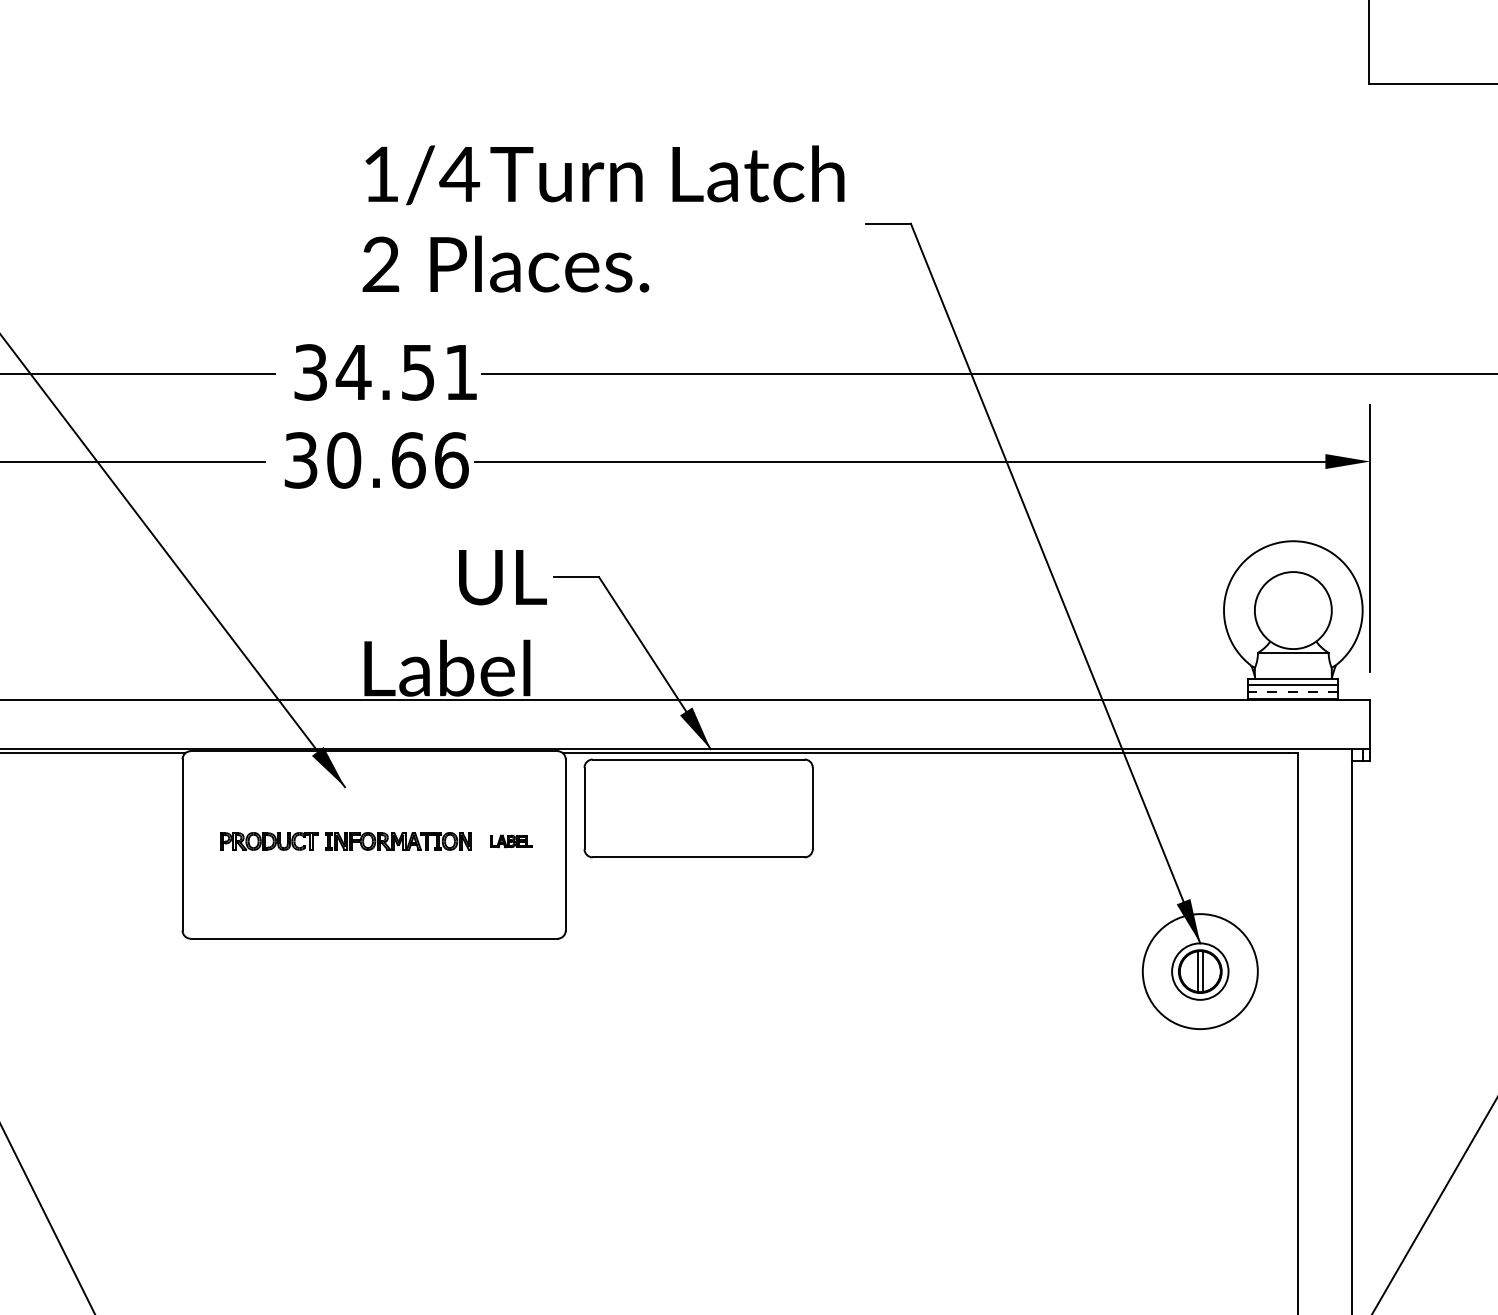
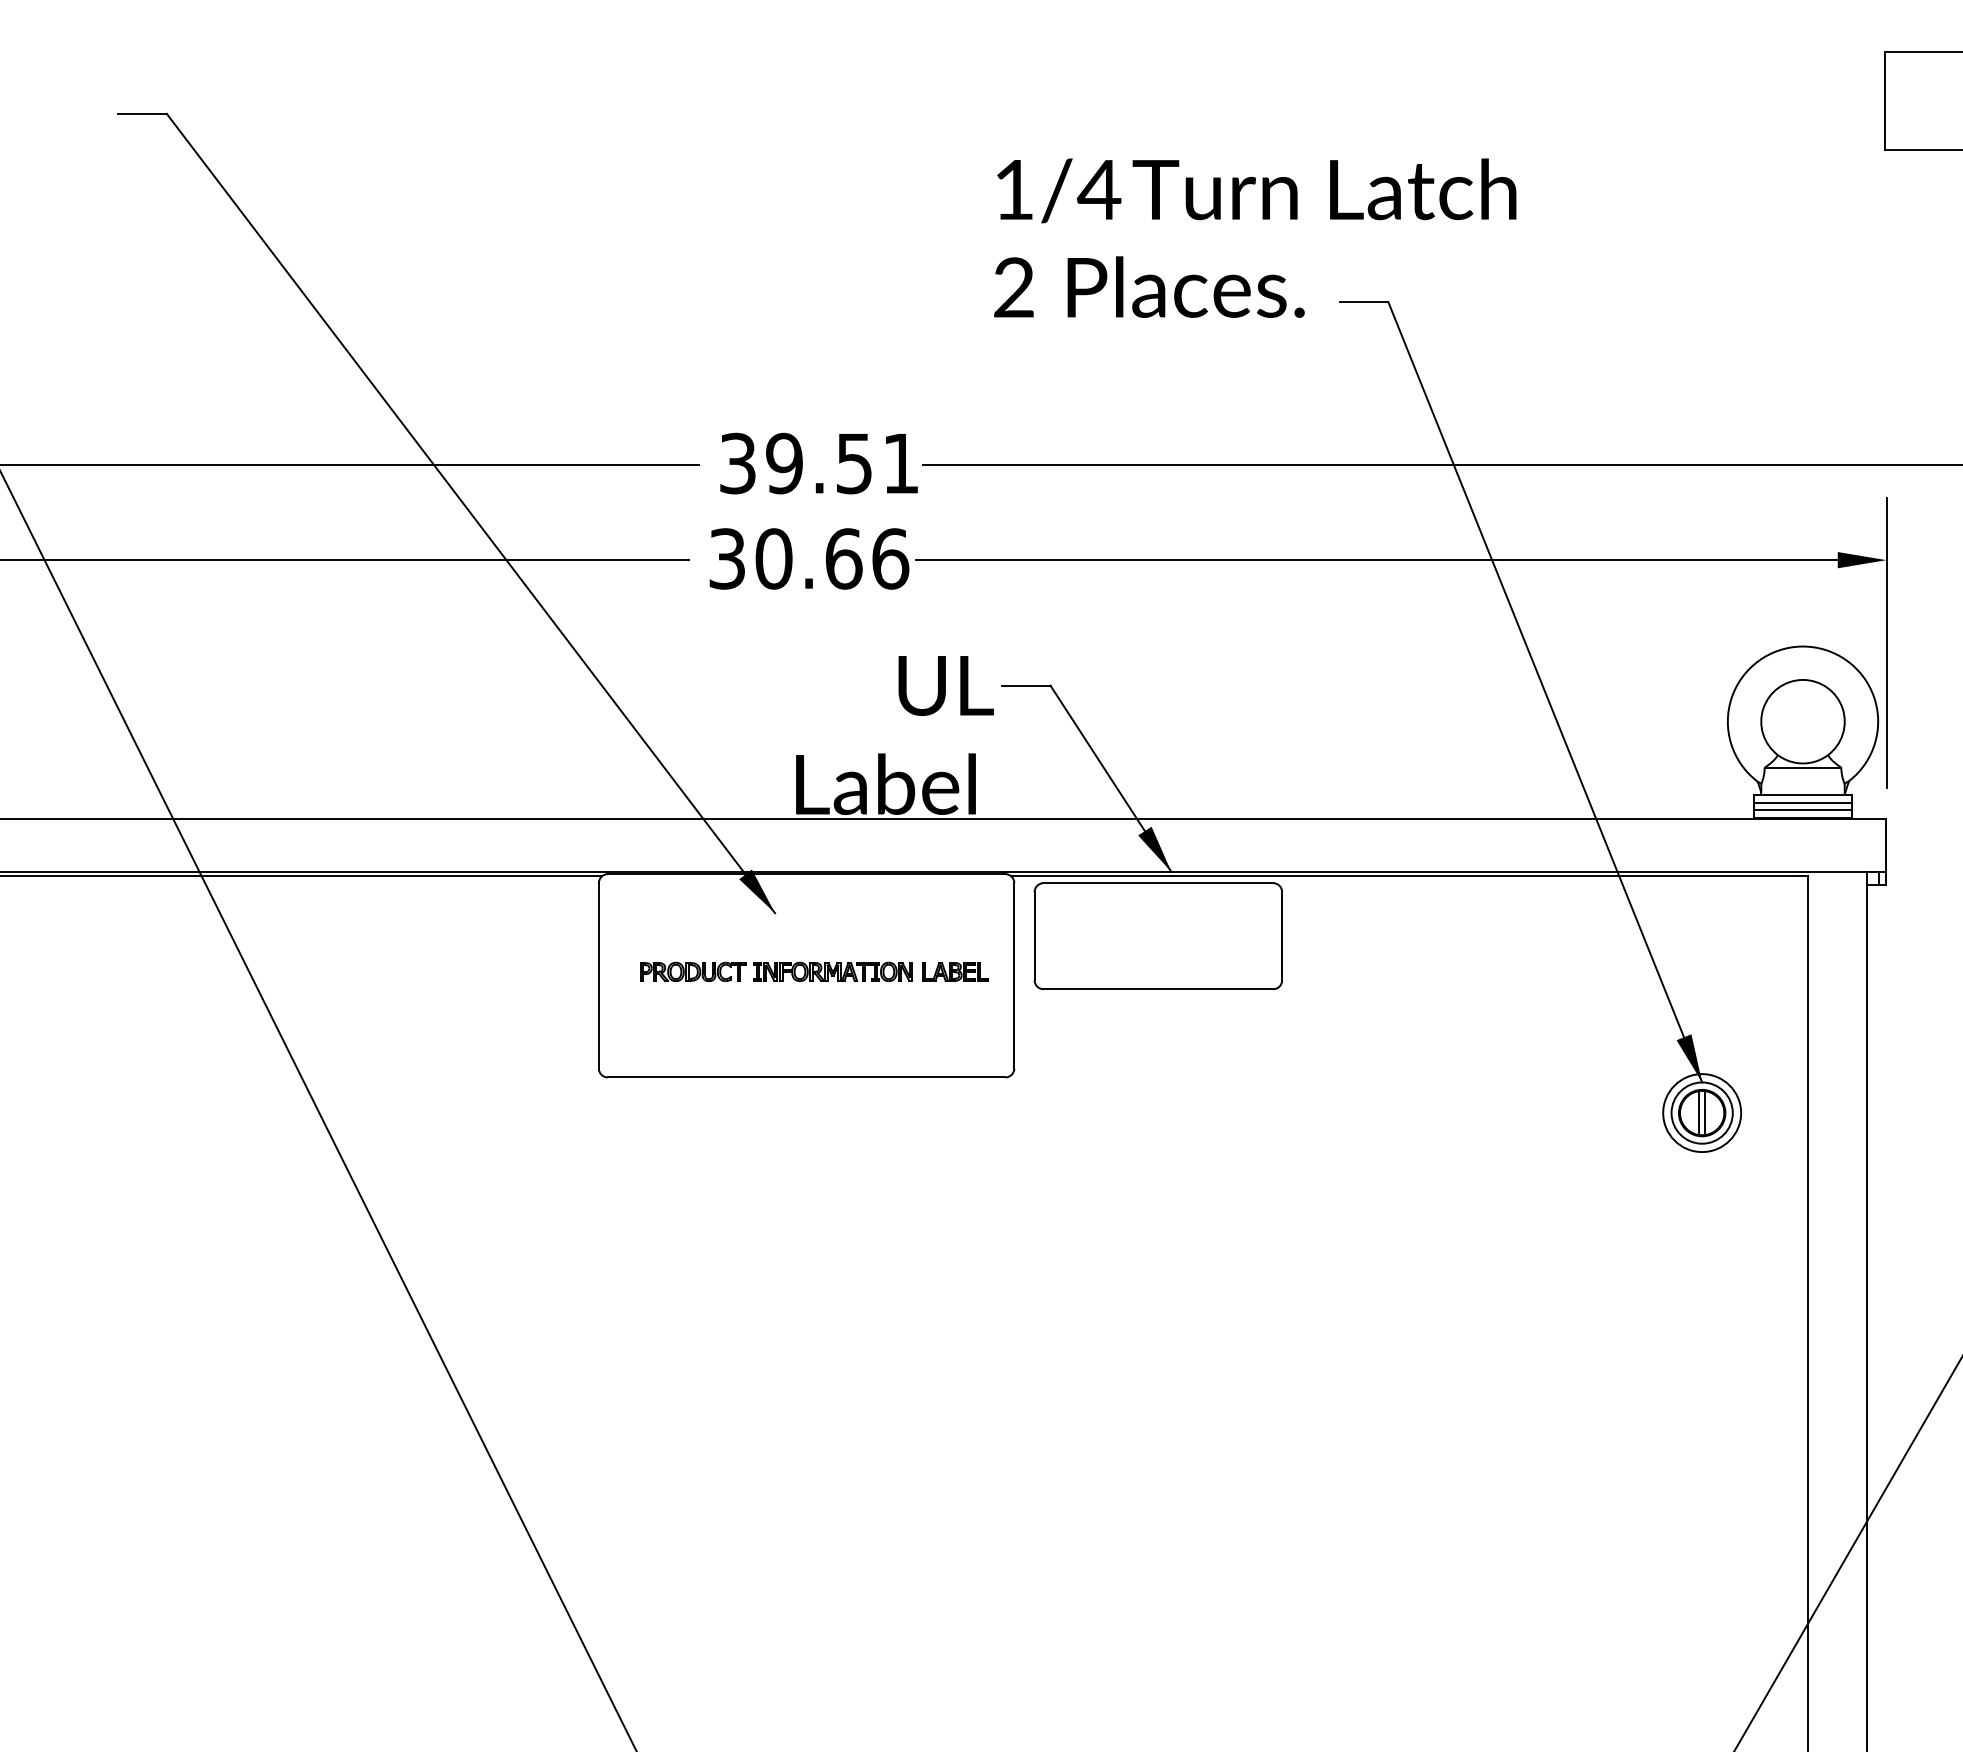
text: (603, 218) -> (1255, 237), moved
text: (353, 372) -> (784, 463), 34.51 -> 39.51
line: (1293, 692) -> (1803, 810), dashed -> solid
part: (511, 841) -> (955, 971), size x1.43
circle: (1200, 972) -> (1702, 1113), size x0.62

